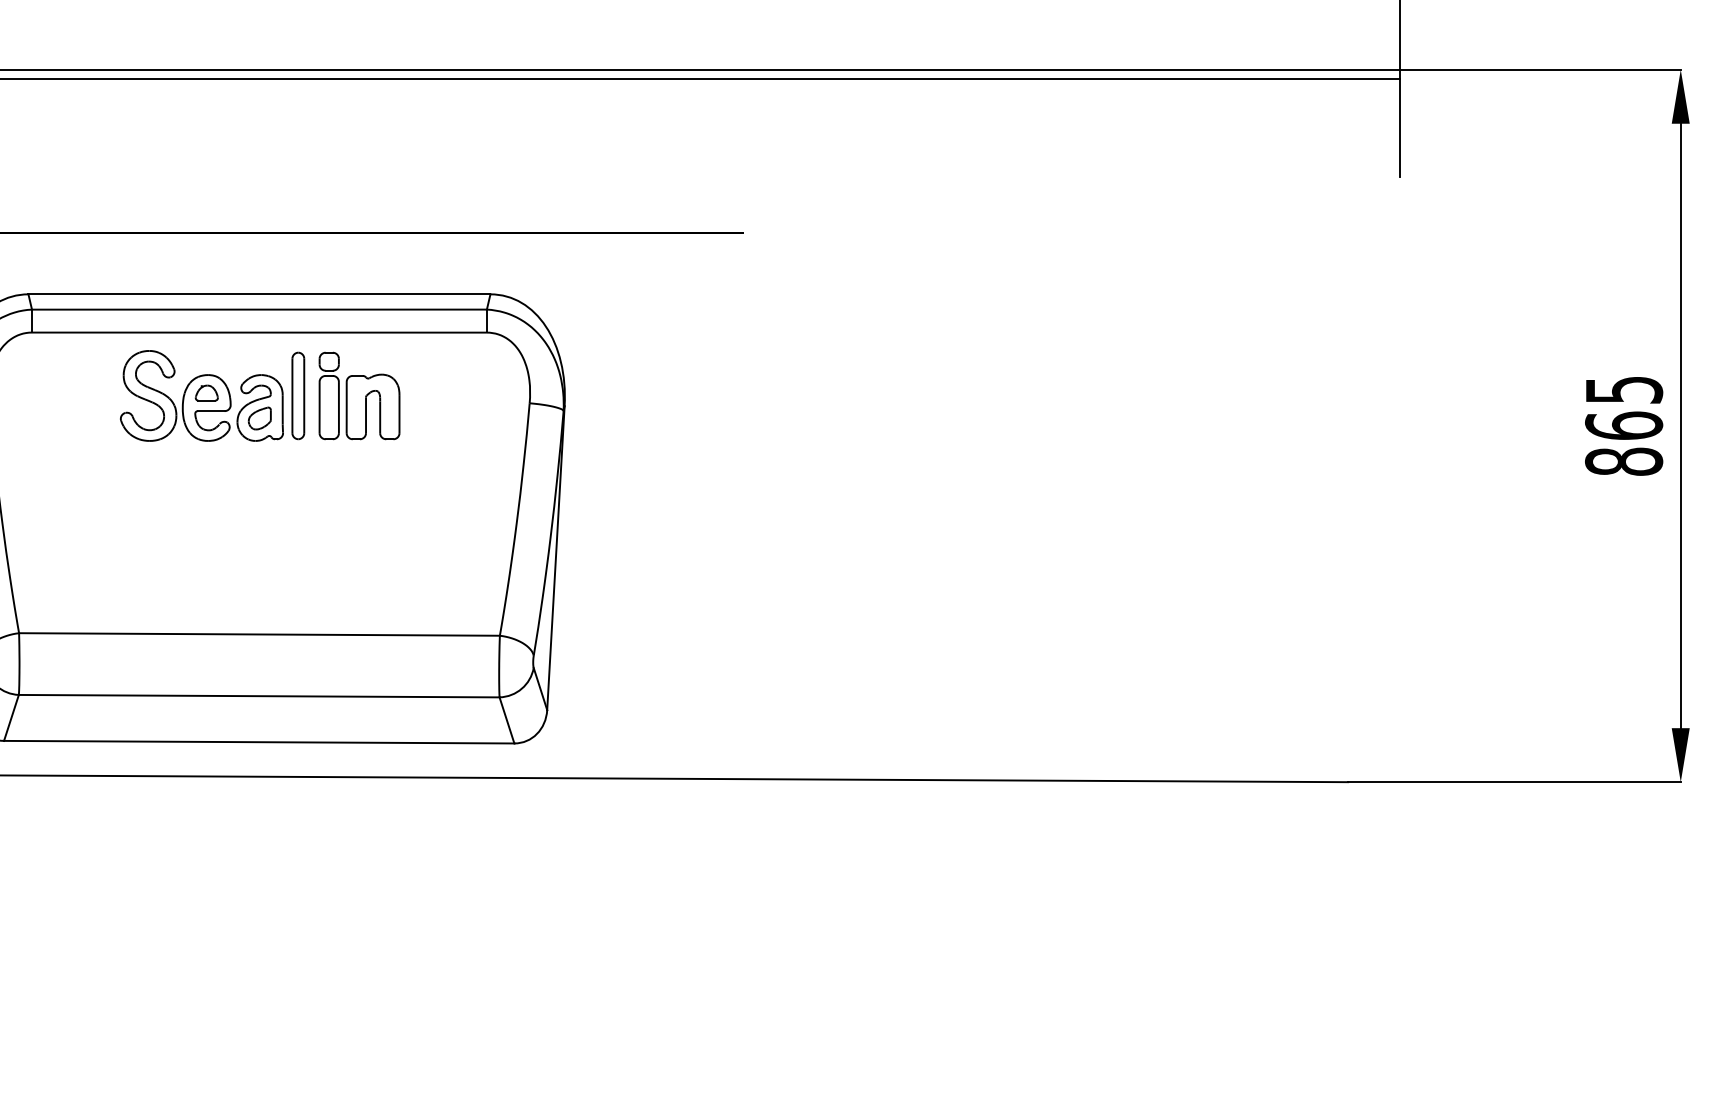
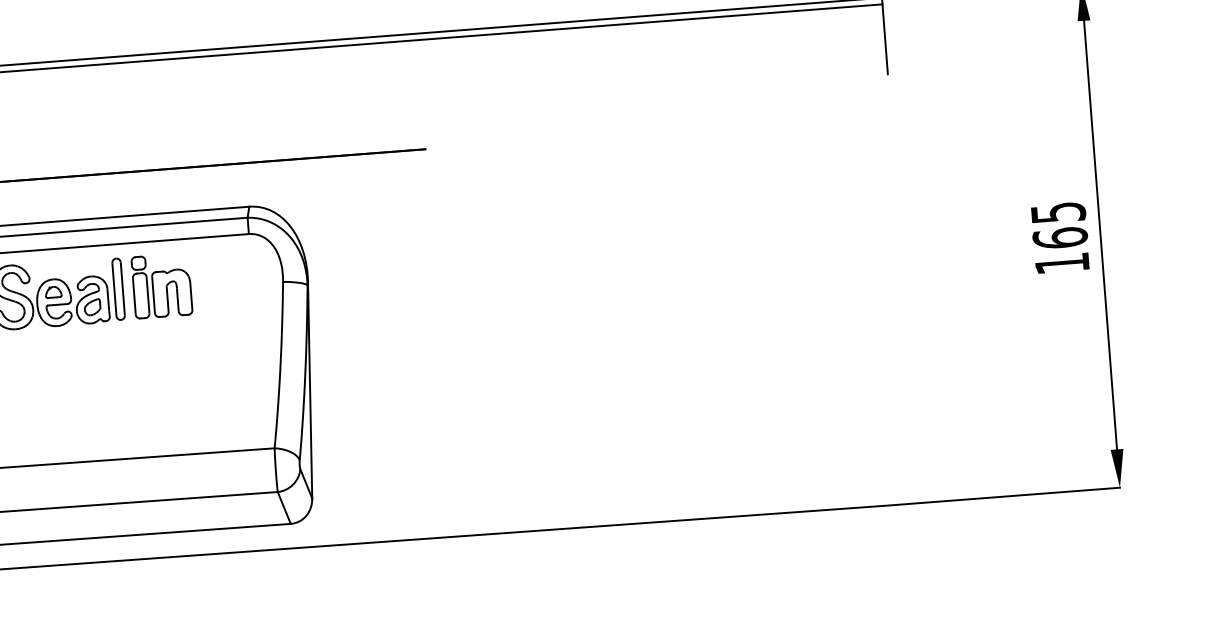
text: (1624, 461) -> (1062, 263), 865 -> 165

